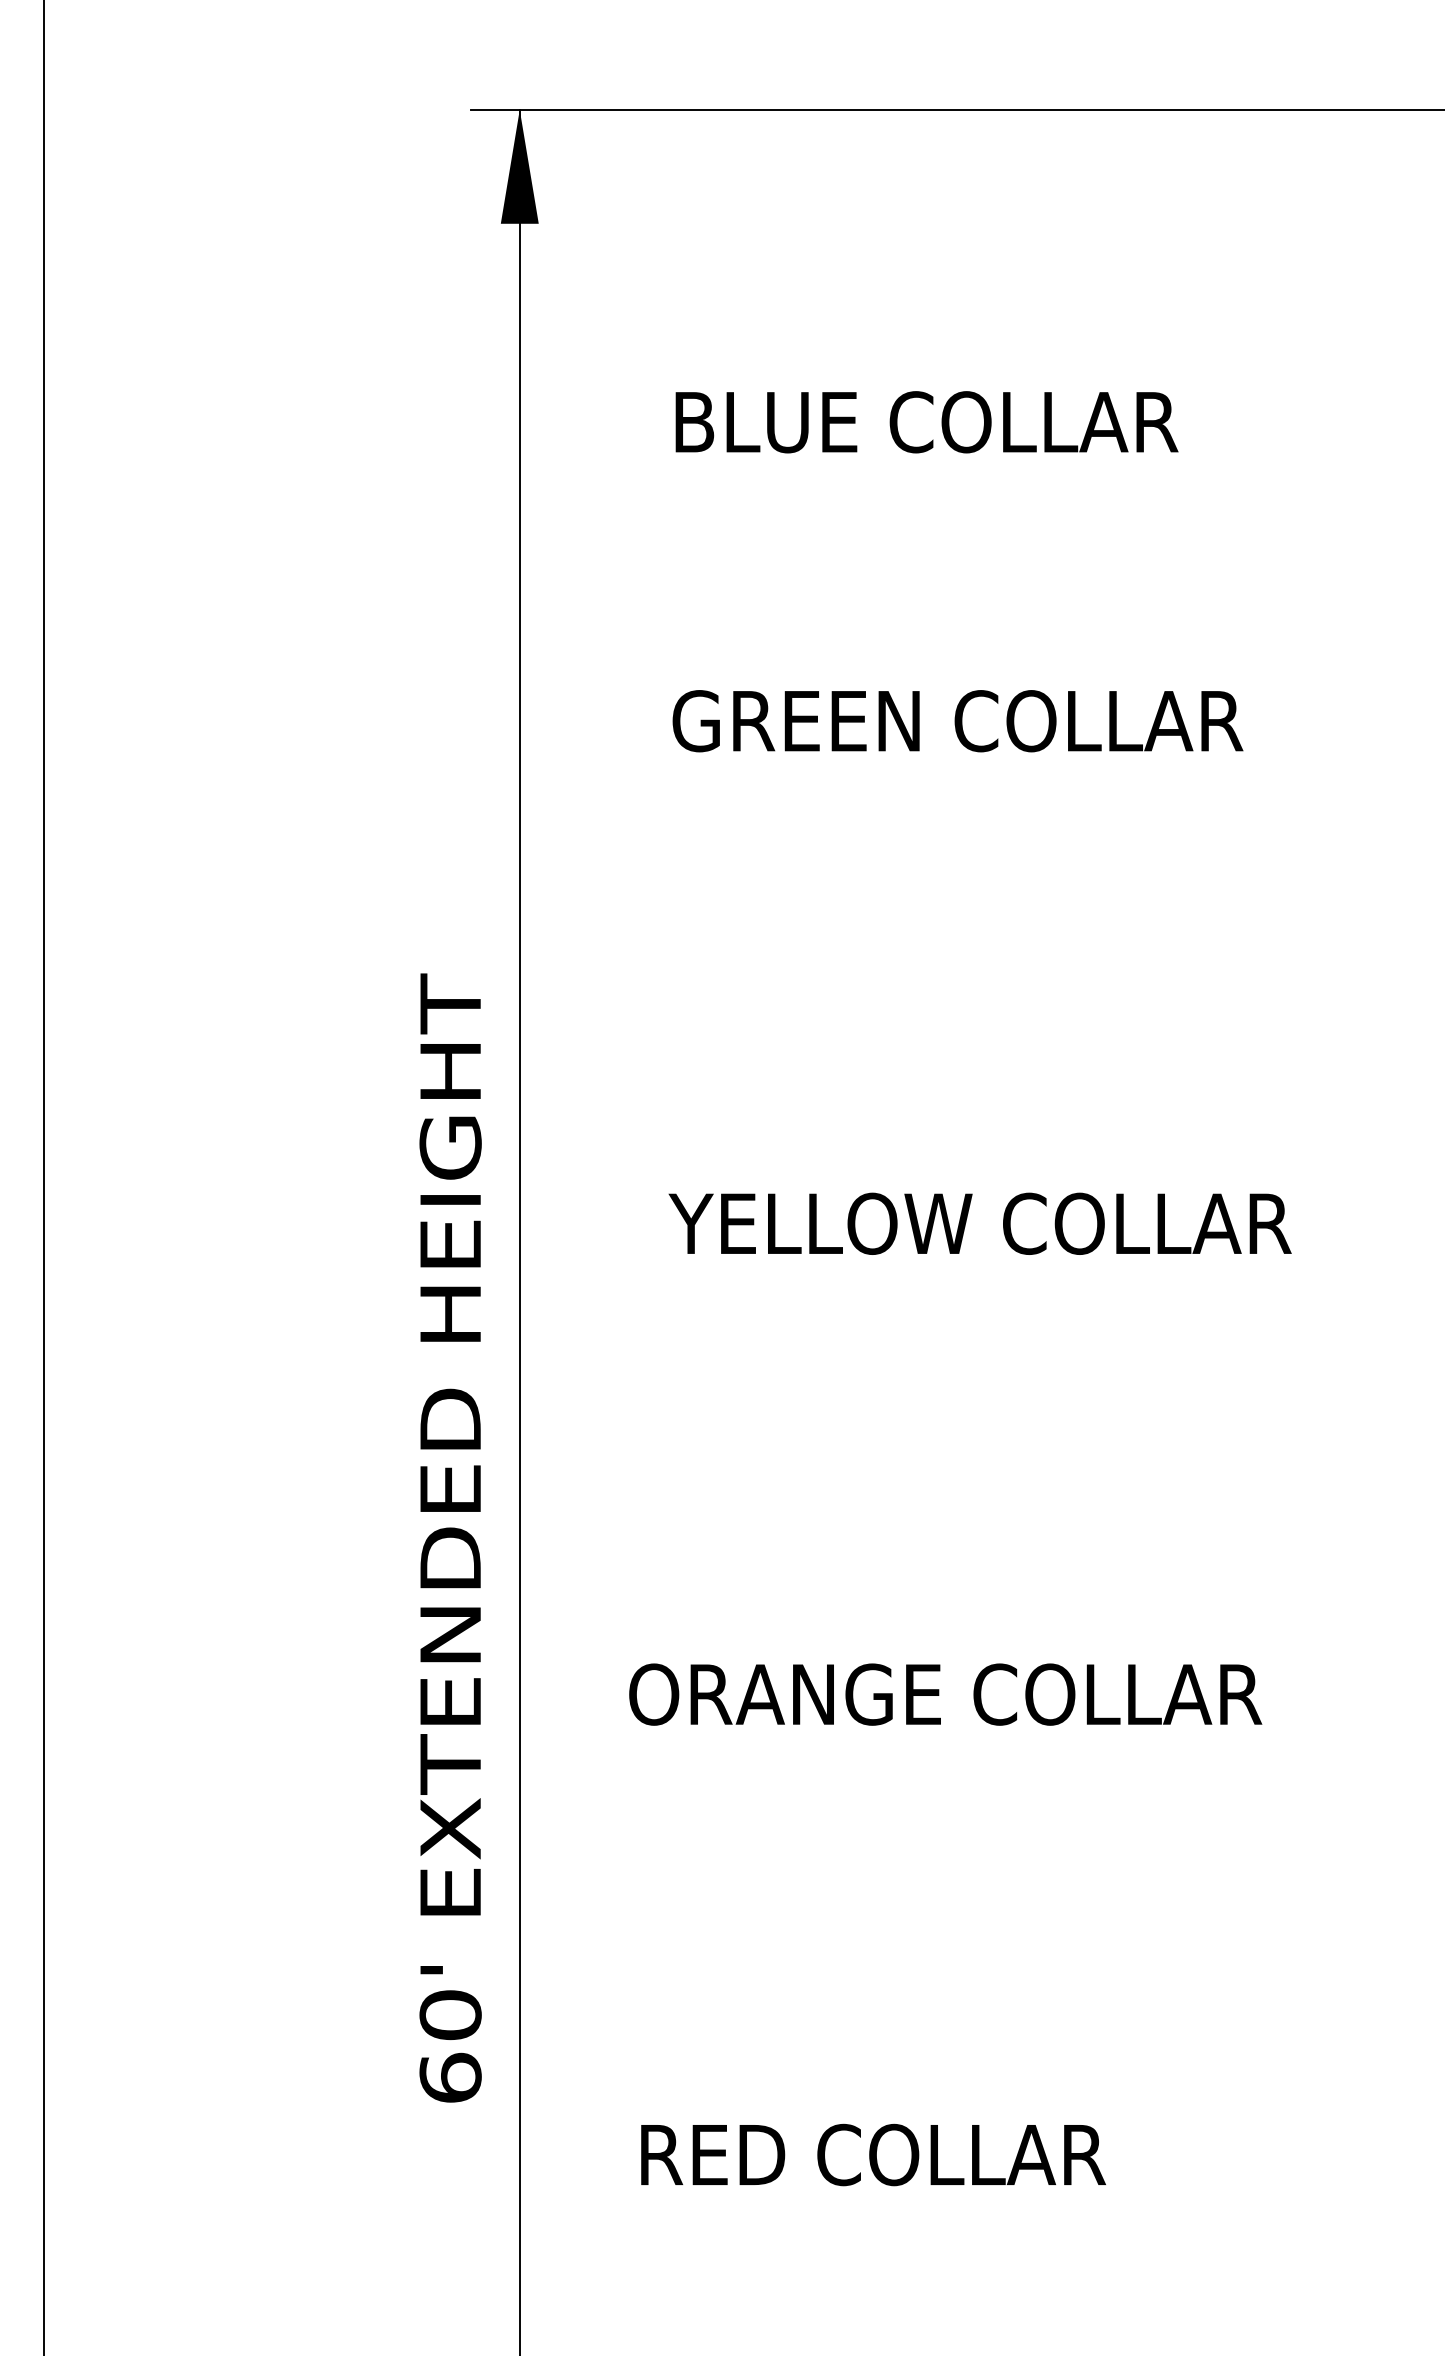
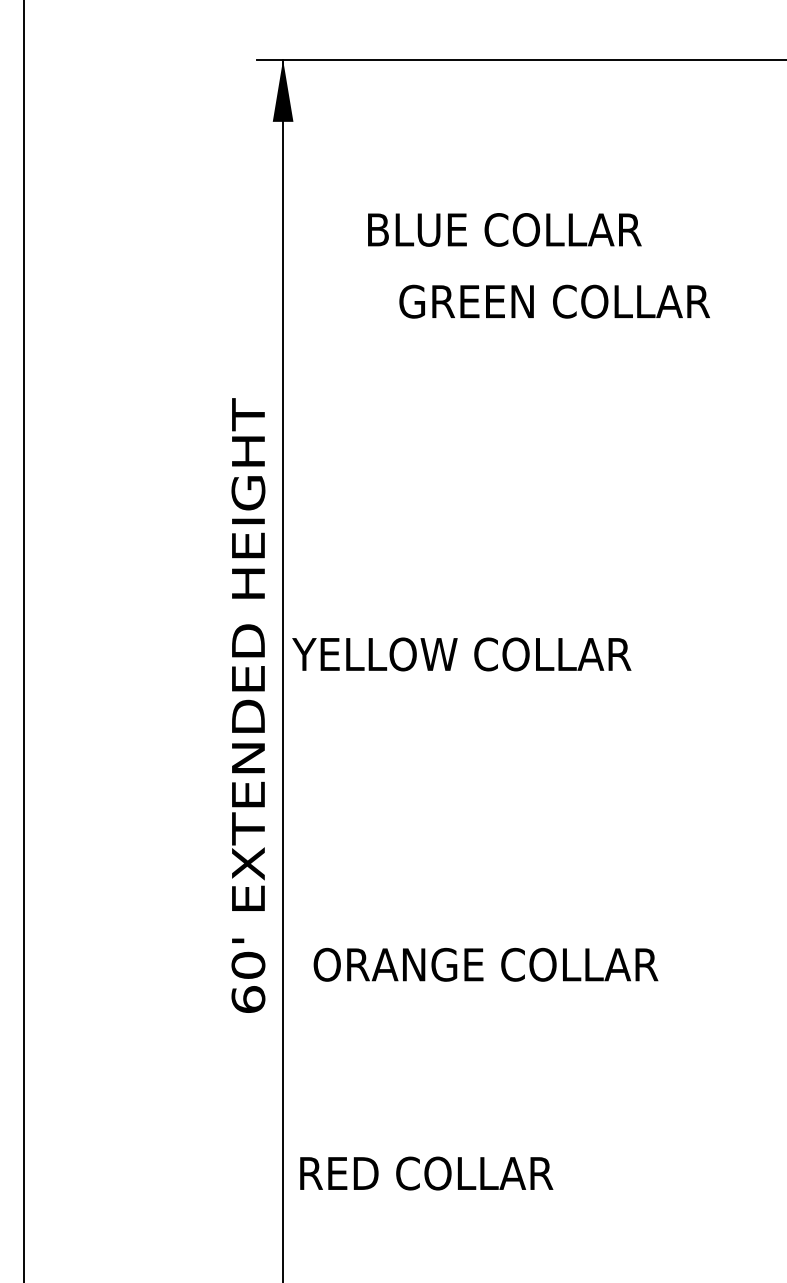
text: (957, 720) -> (554, 301), moved
text: (979, 1223) -> (461, 654), moved
text: (450, 1537) -> (248, 705), moved
text: (944, 1694) -> (485, 964), moved
text: (873, 2154) -> (426, 1173), moved

